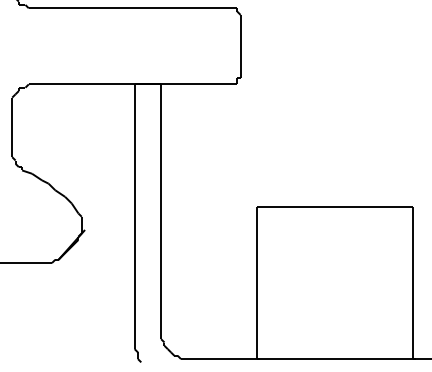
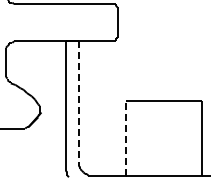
line: (160, 207) -> (78, 101), solid -> dashed
line: (256, 281) -> (125, 137), solid -> dashed

